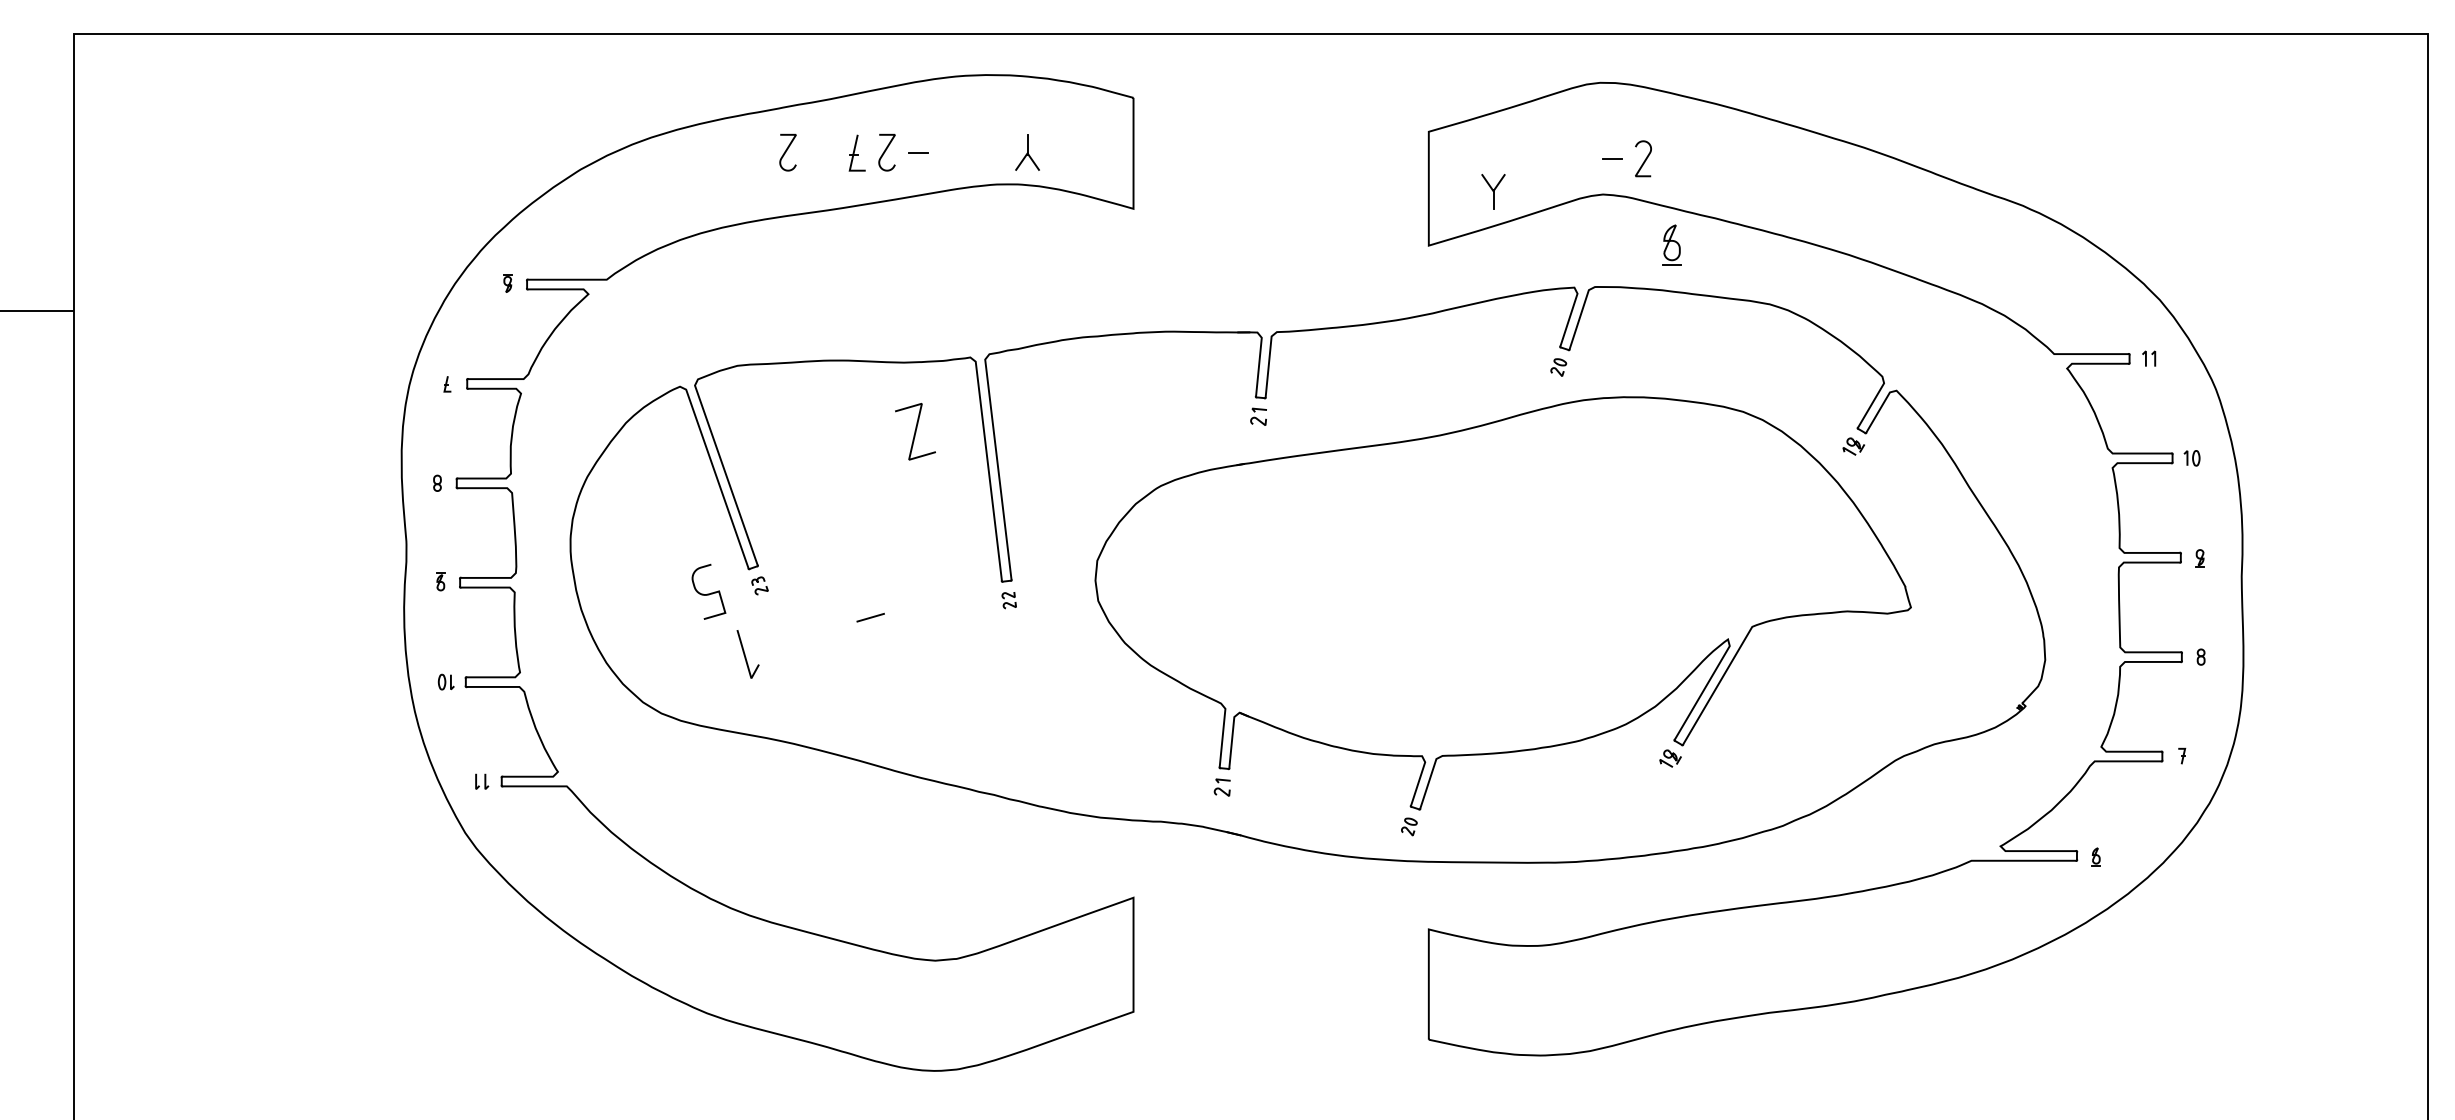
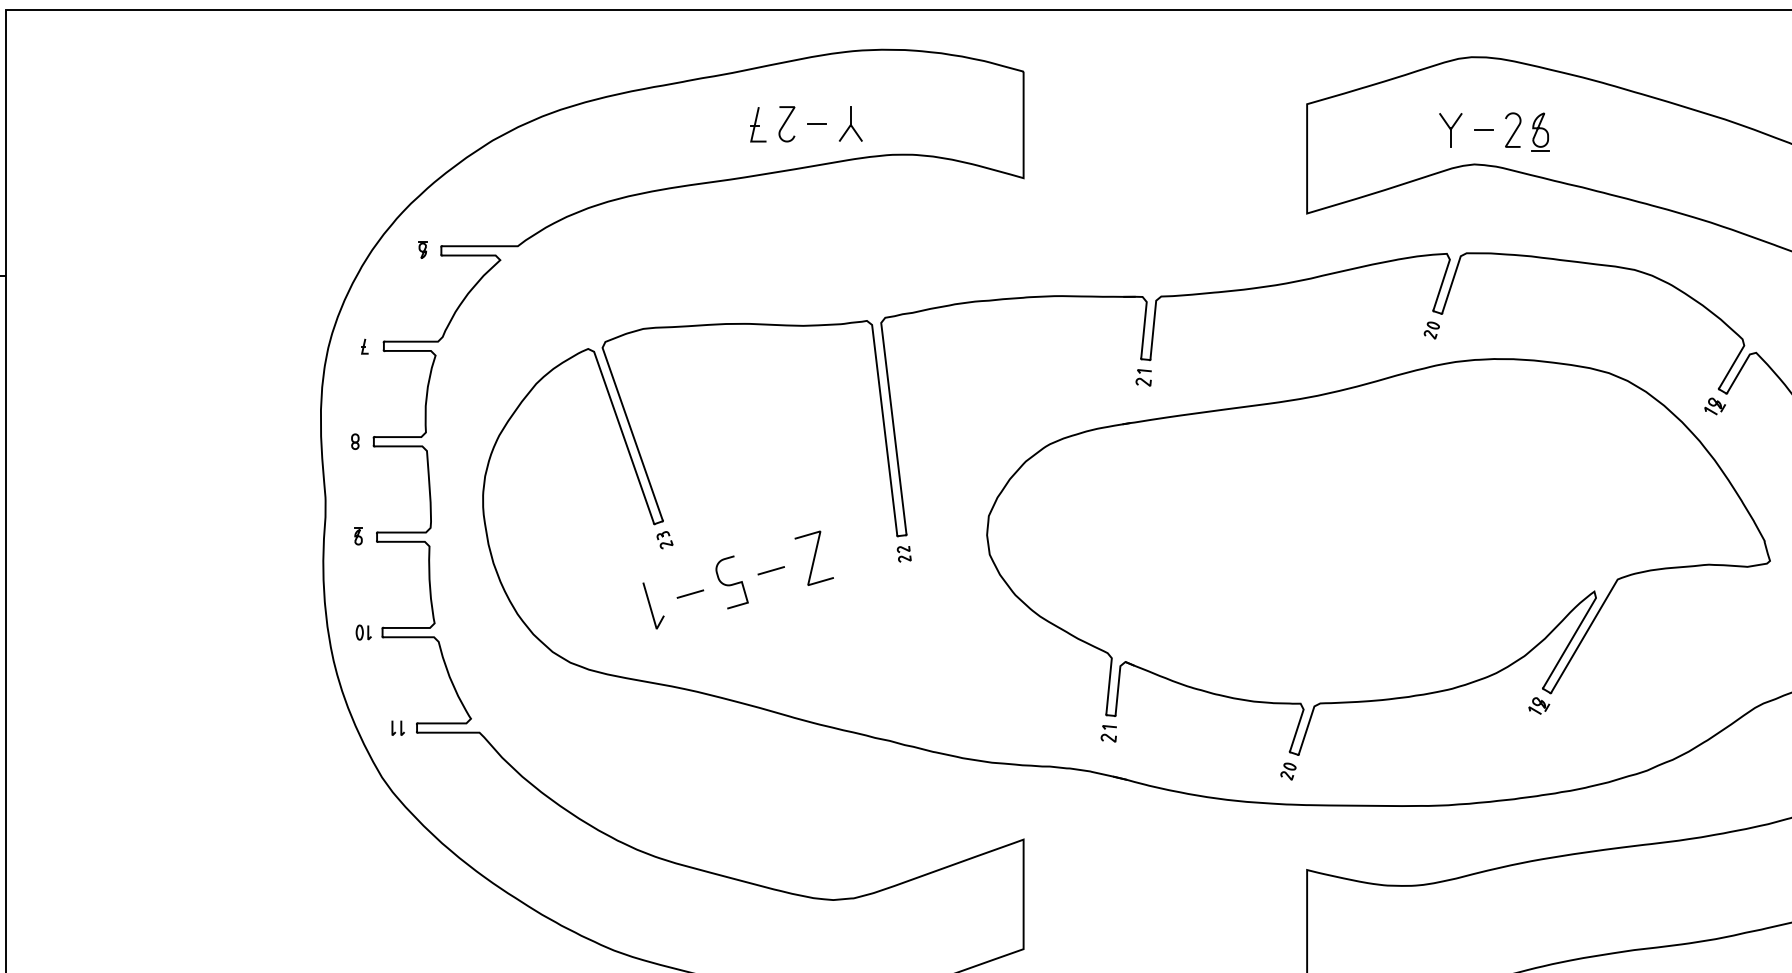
curve: (786, 152) -> (690, 124), removed
part: (1027, 152) -> (850, 124), moved
part: (1493, 191) -> (1450, 129), moved
part: (1671, 244) -> (1540, 131), moved
line: (915, 431) -> (814, 558), moved
curve: (708, 593) -> (731, 583), moved
line: (786, 641) -> (690, 593), added

